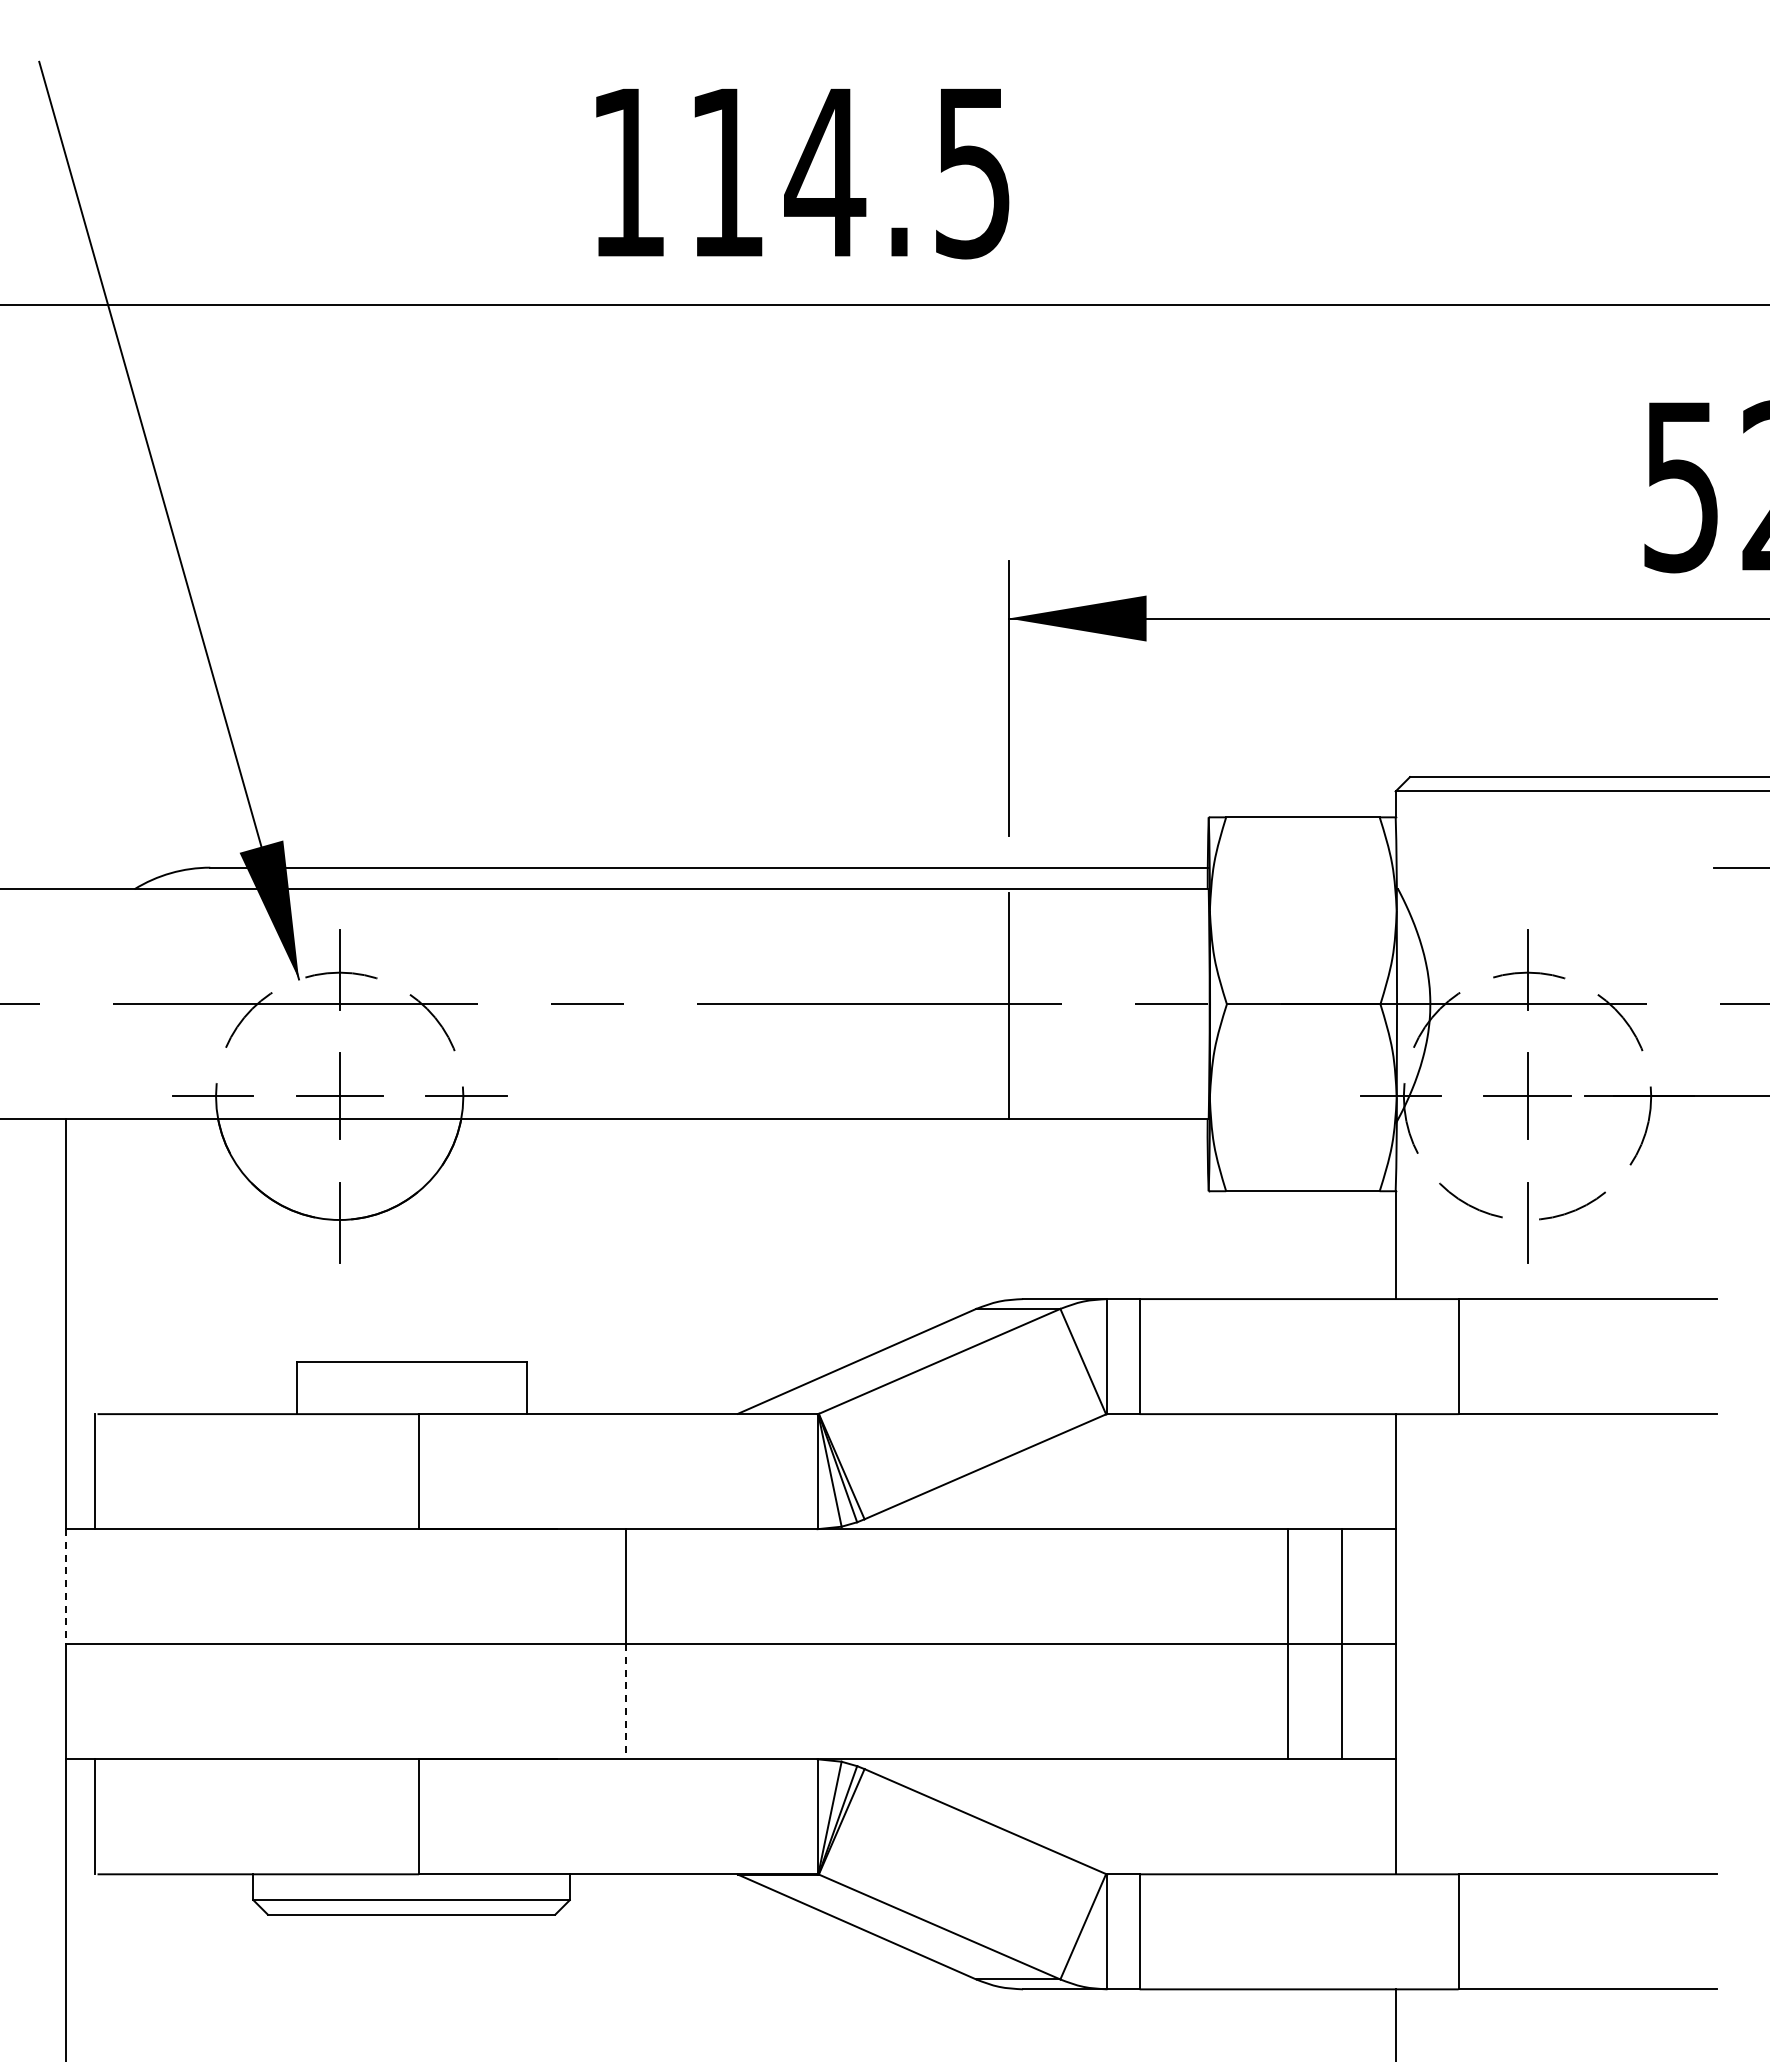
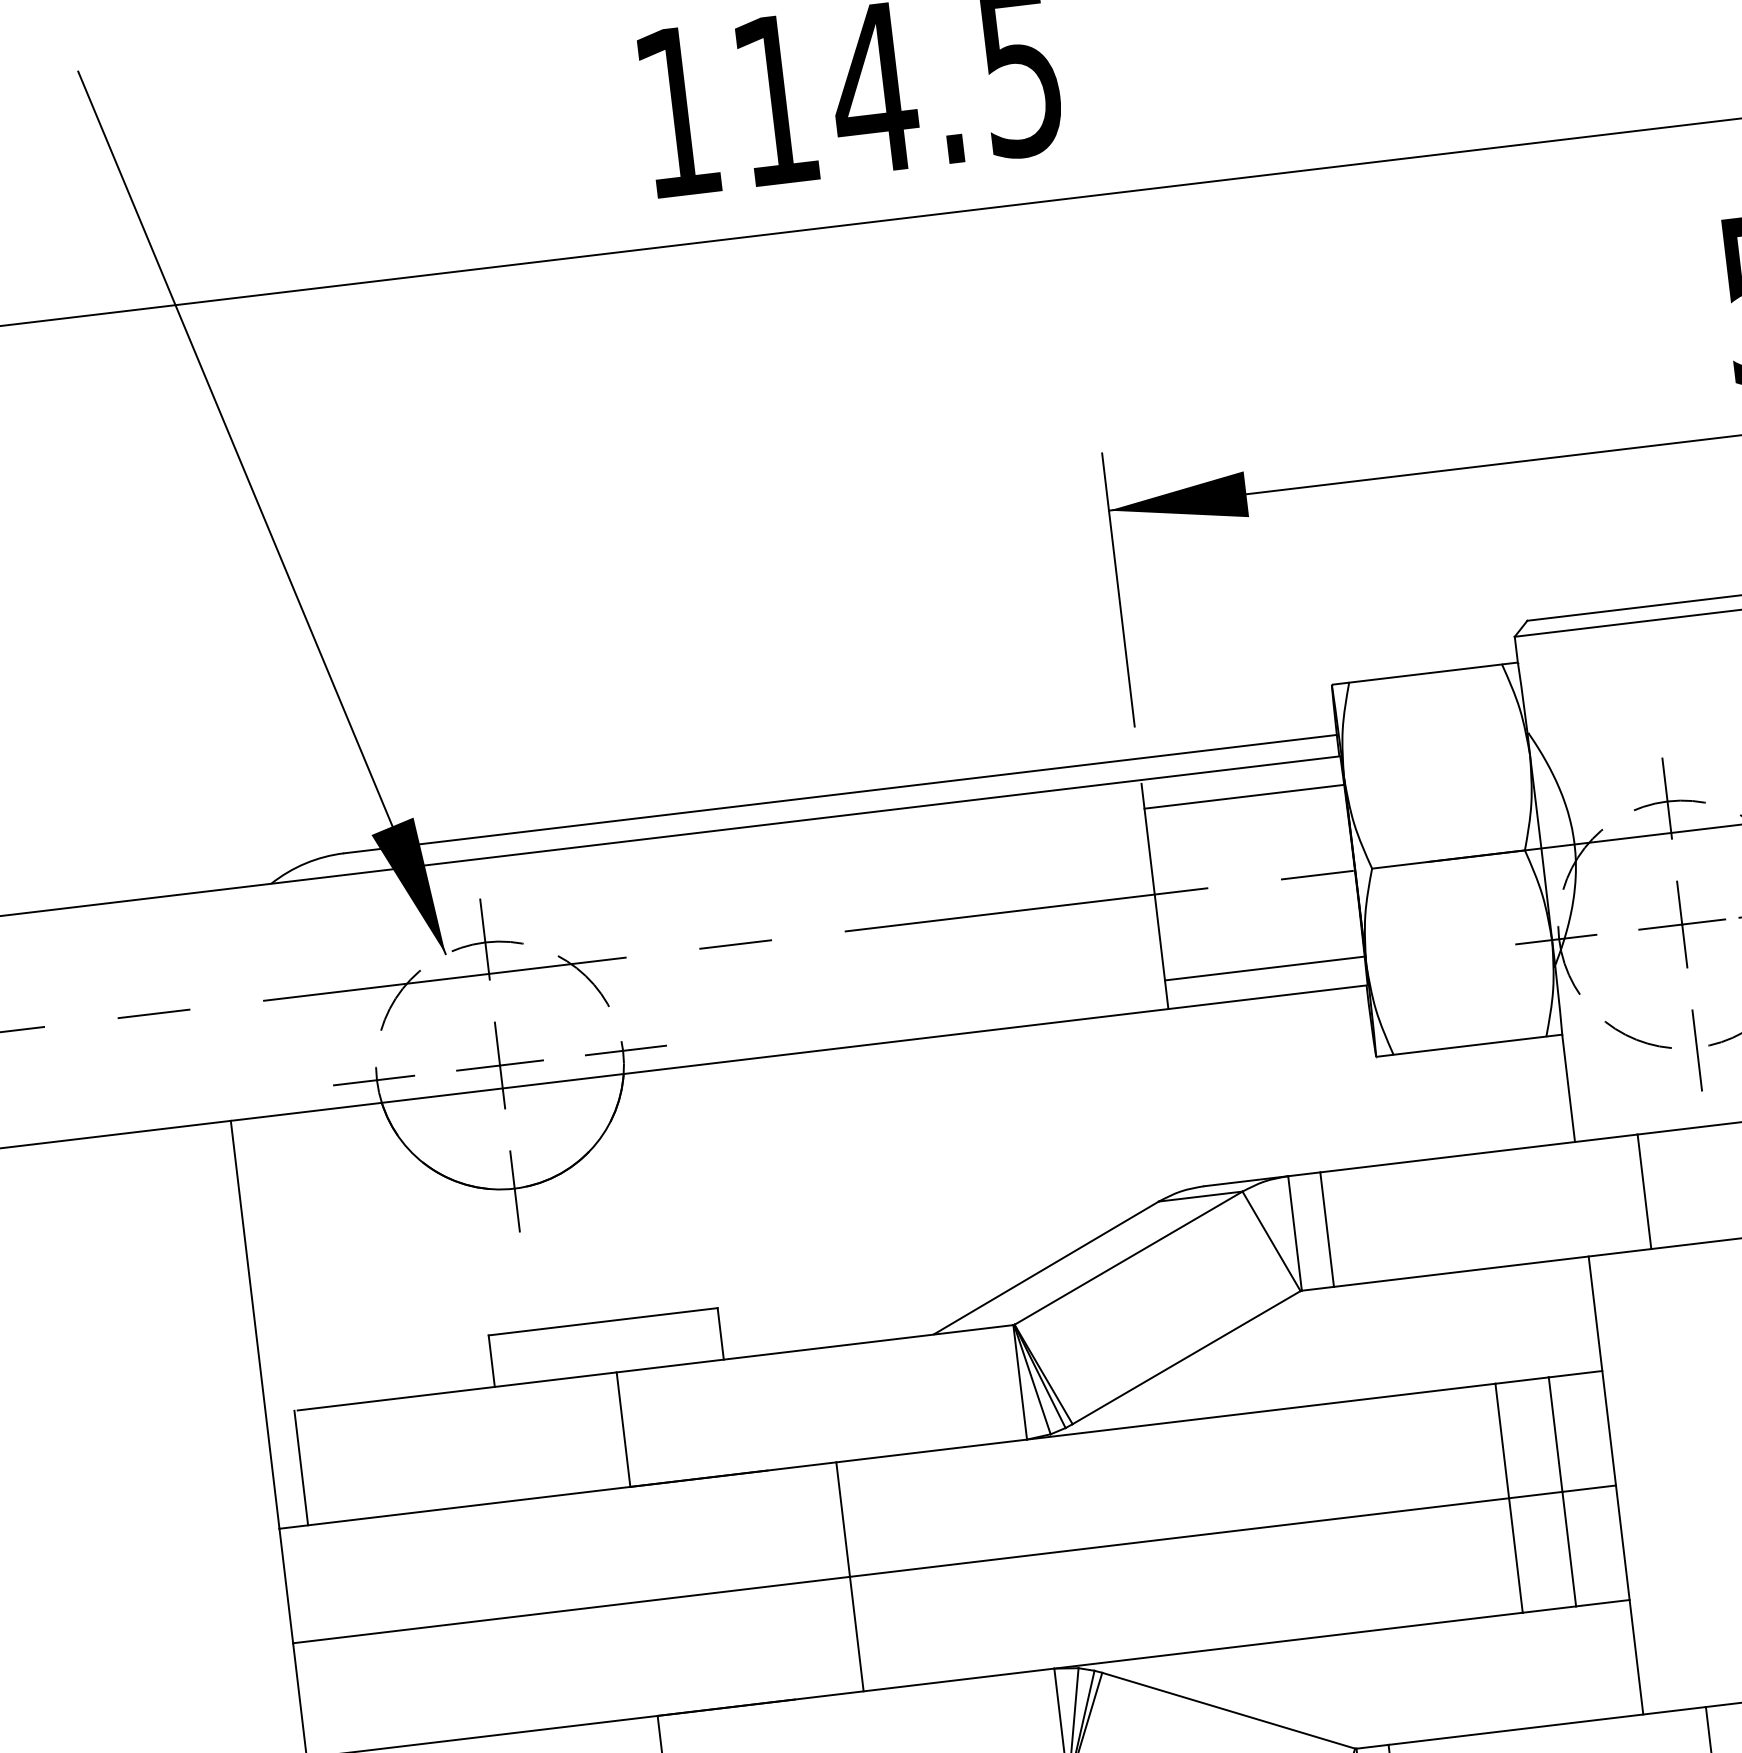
line: (1108, 918) -> (1244, 797), added
line: (1108, 1090) -> (1264, 968), added
line: (66, 1586) -> (286, 1585), dashed -> solid
line: (625, 1701) -> (856, 1633), dashed -> solid

